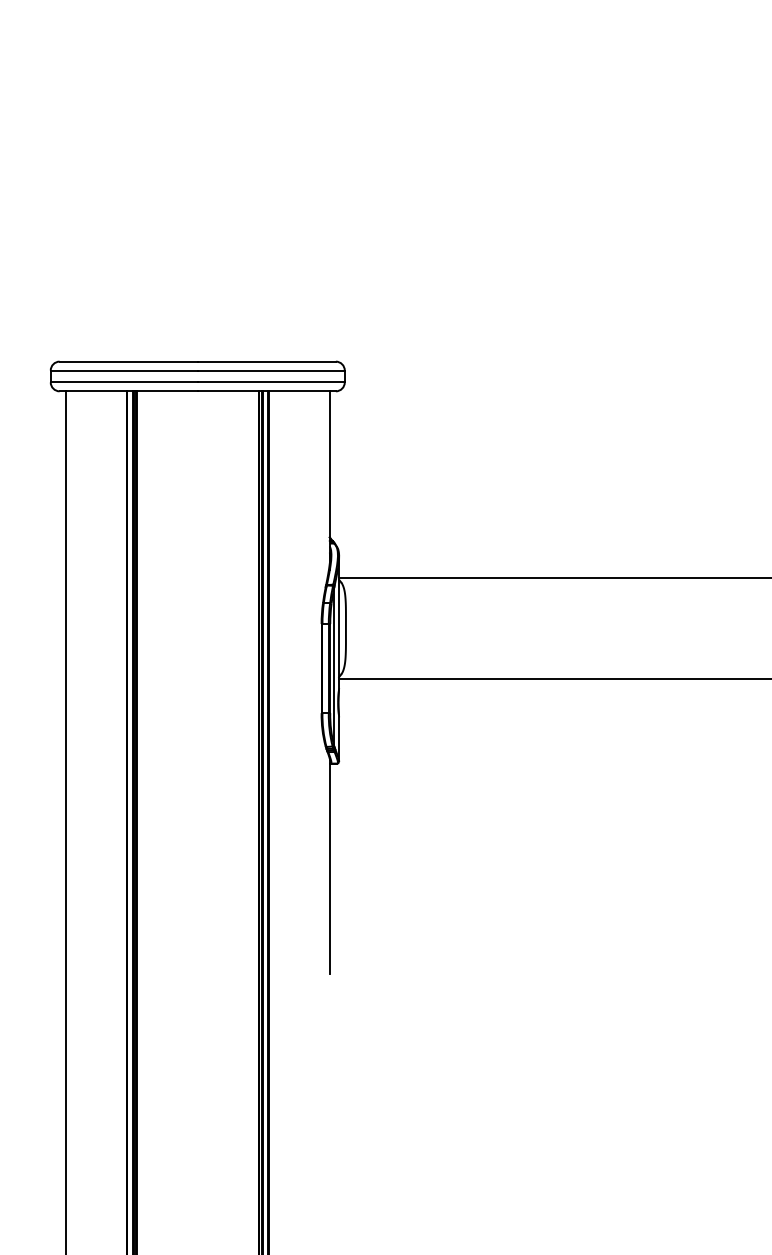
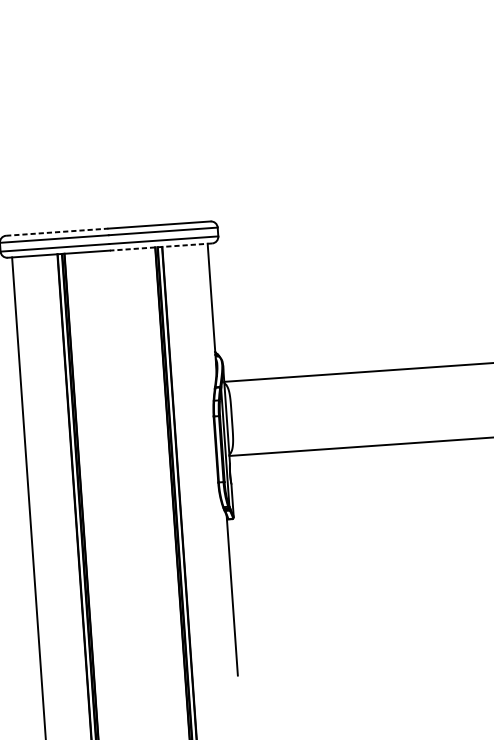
line: (129, 361) -> (57, 232), solid -> dashed
line: (266, 391) -> (160, 247), solid -> dashed

